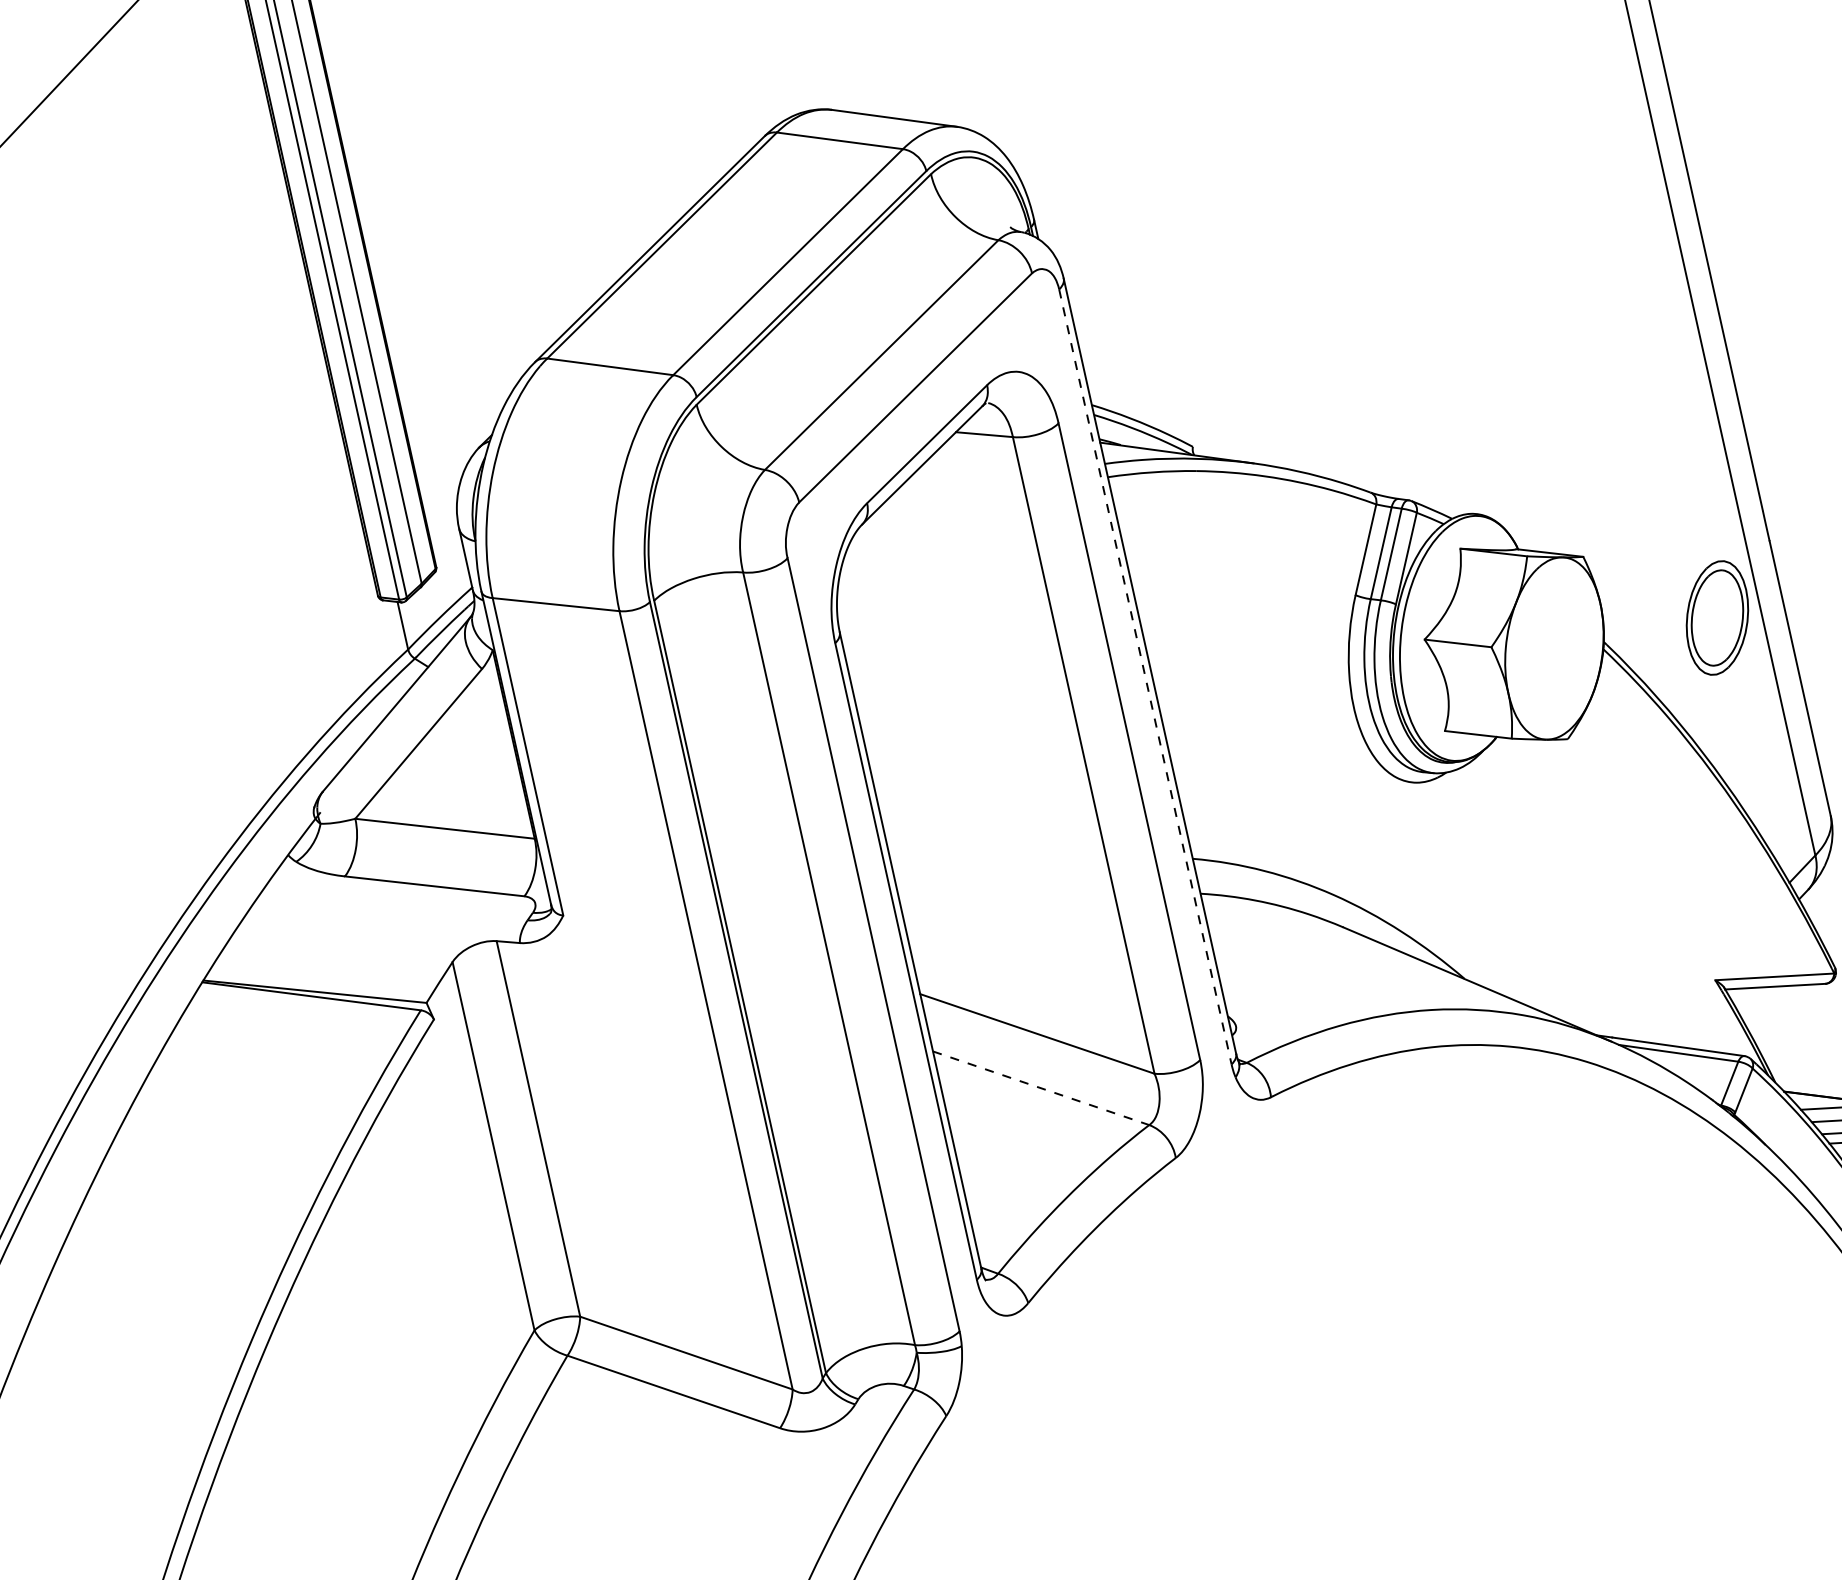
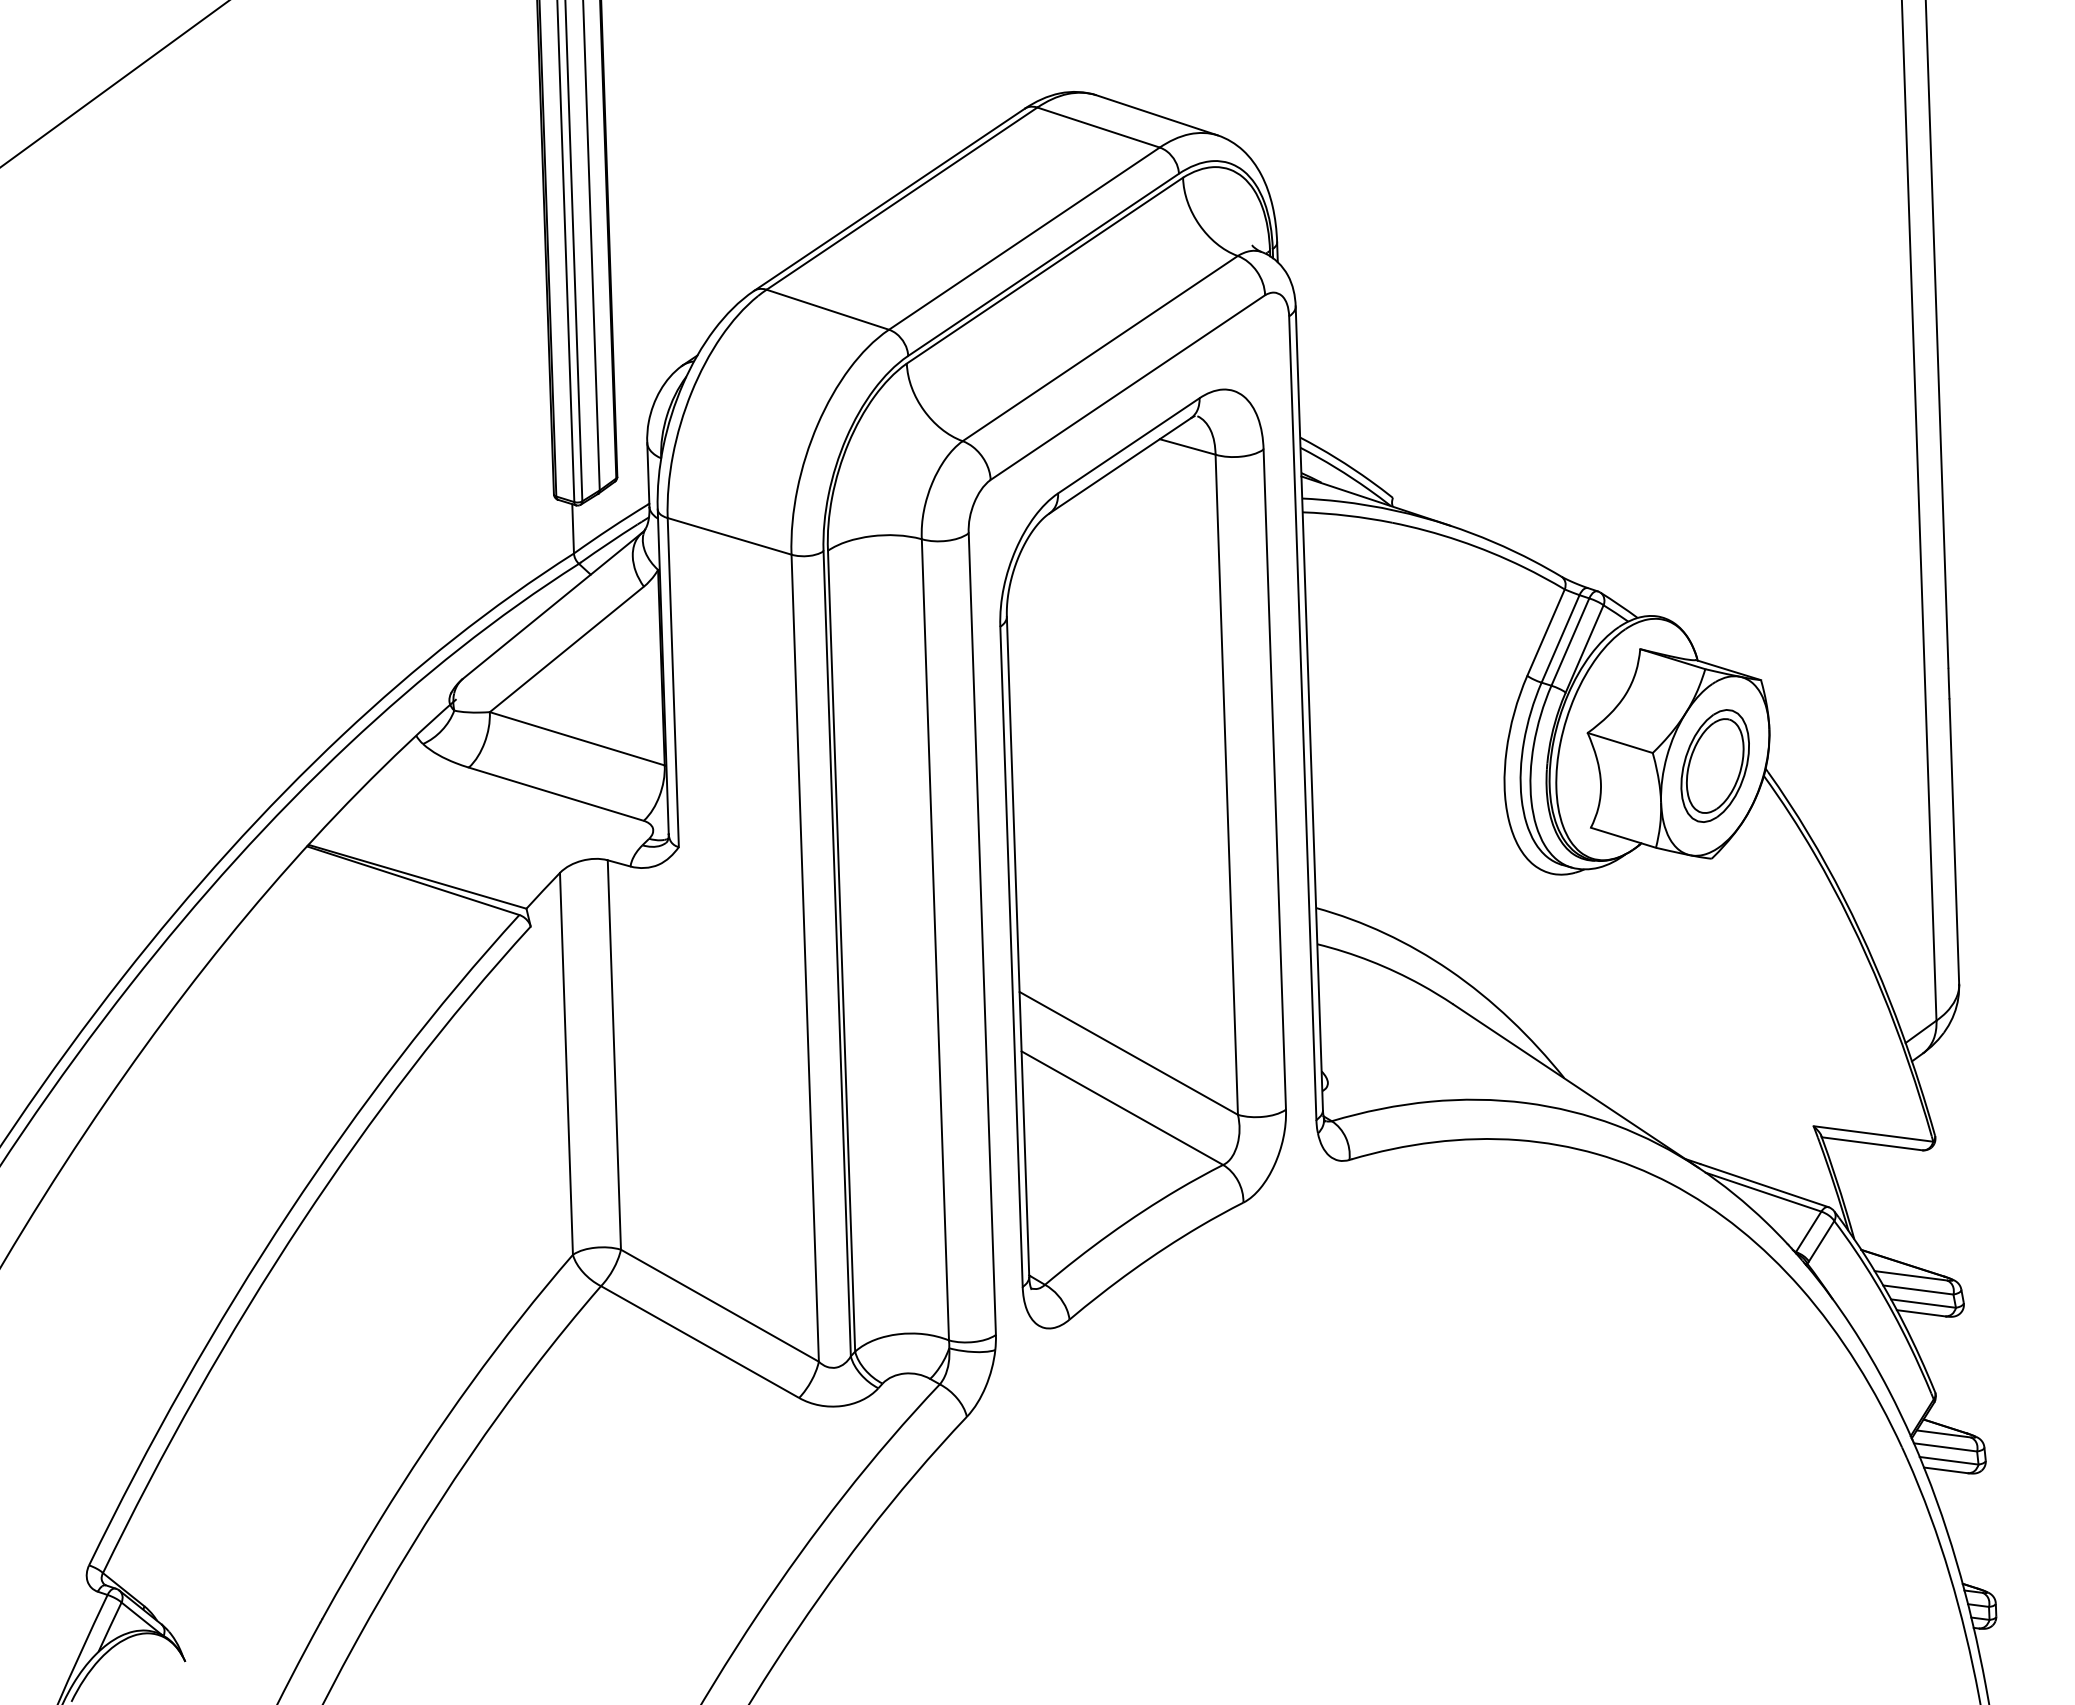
part: (1716, 617) -> (1714, 765), moved
line: (1145, 677) -> (1302, 718), dashed -> solid
line: (1041, 1088) -> (1122, 1108), dashed -> solid

